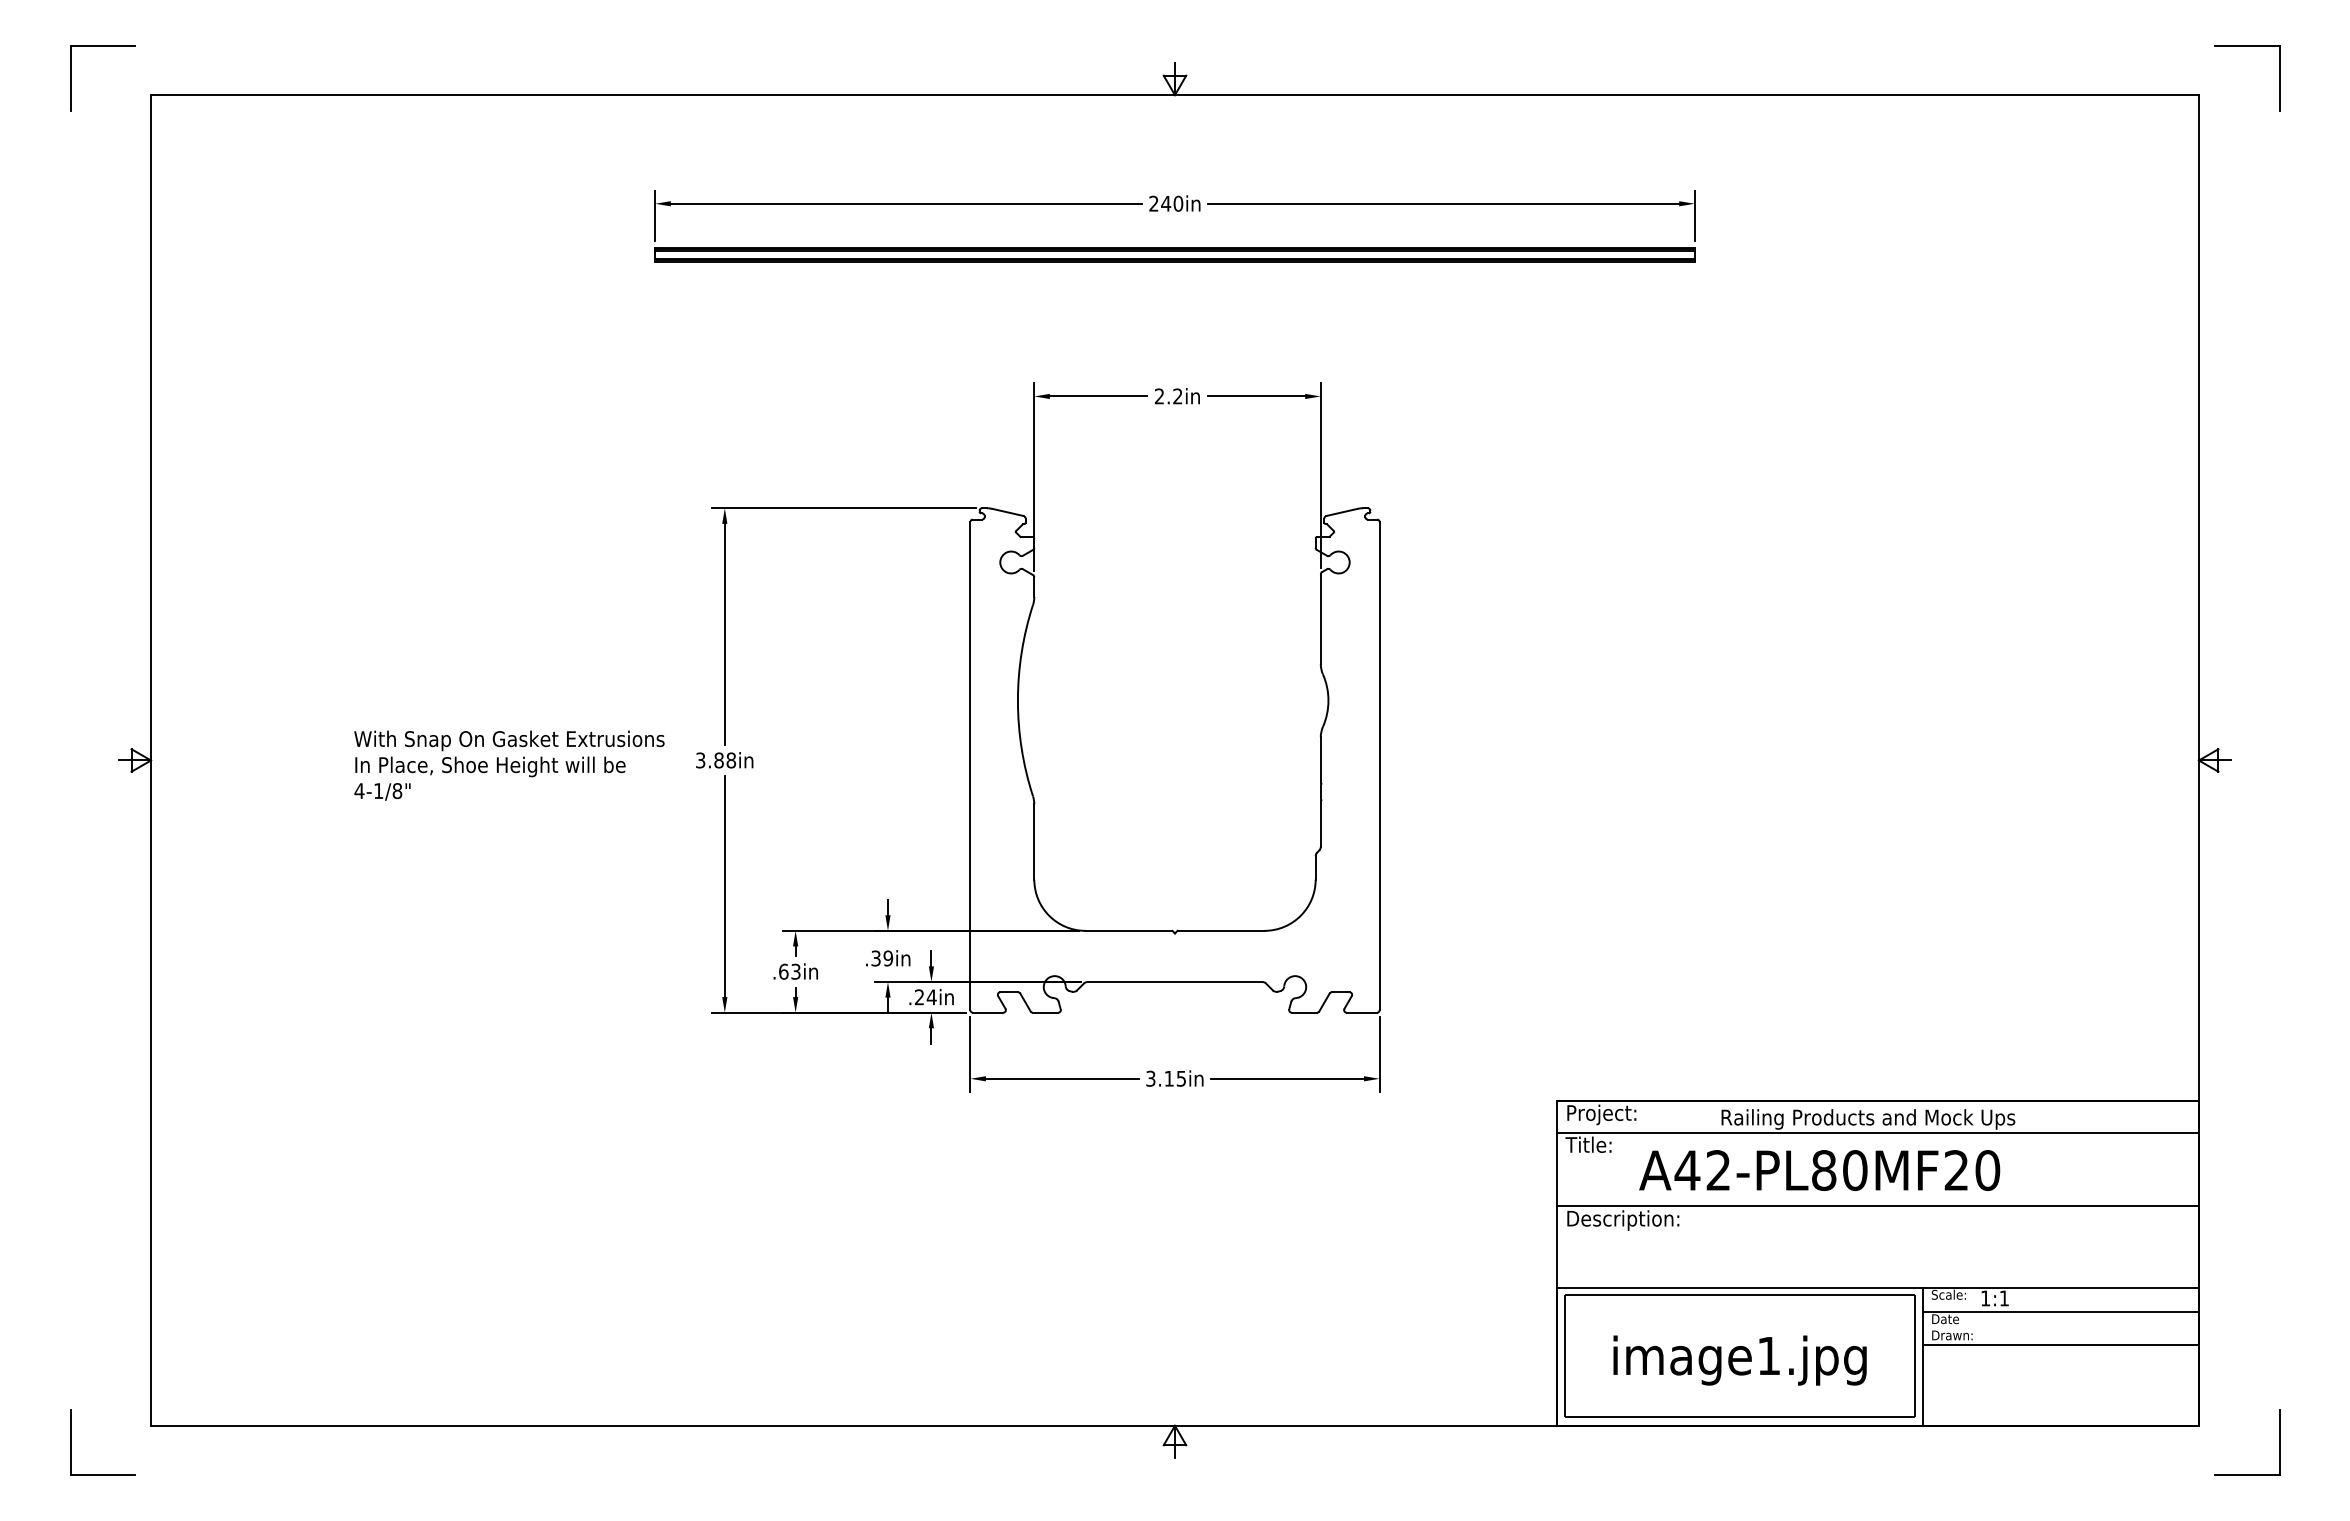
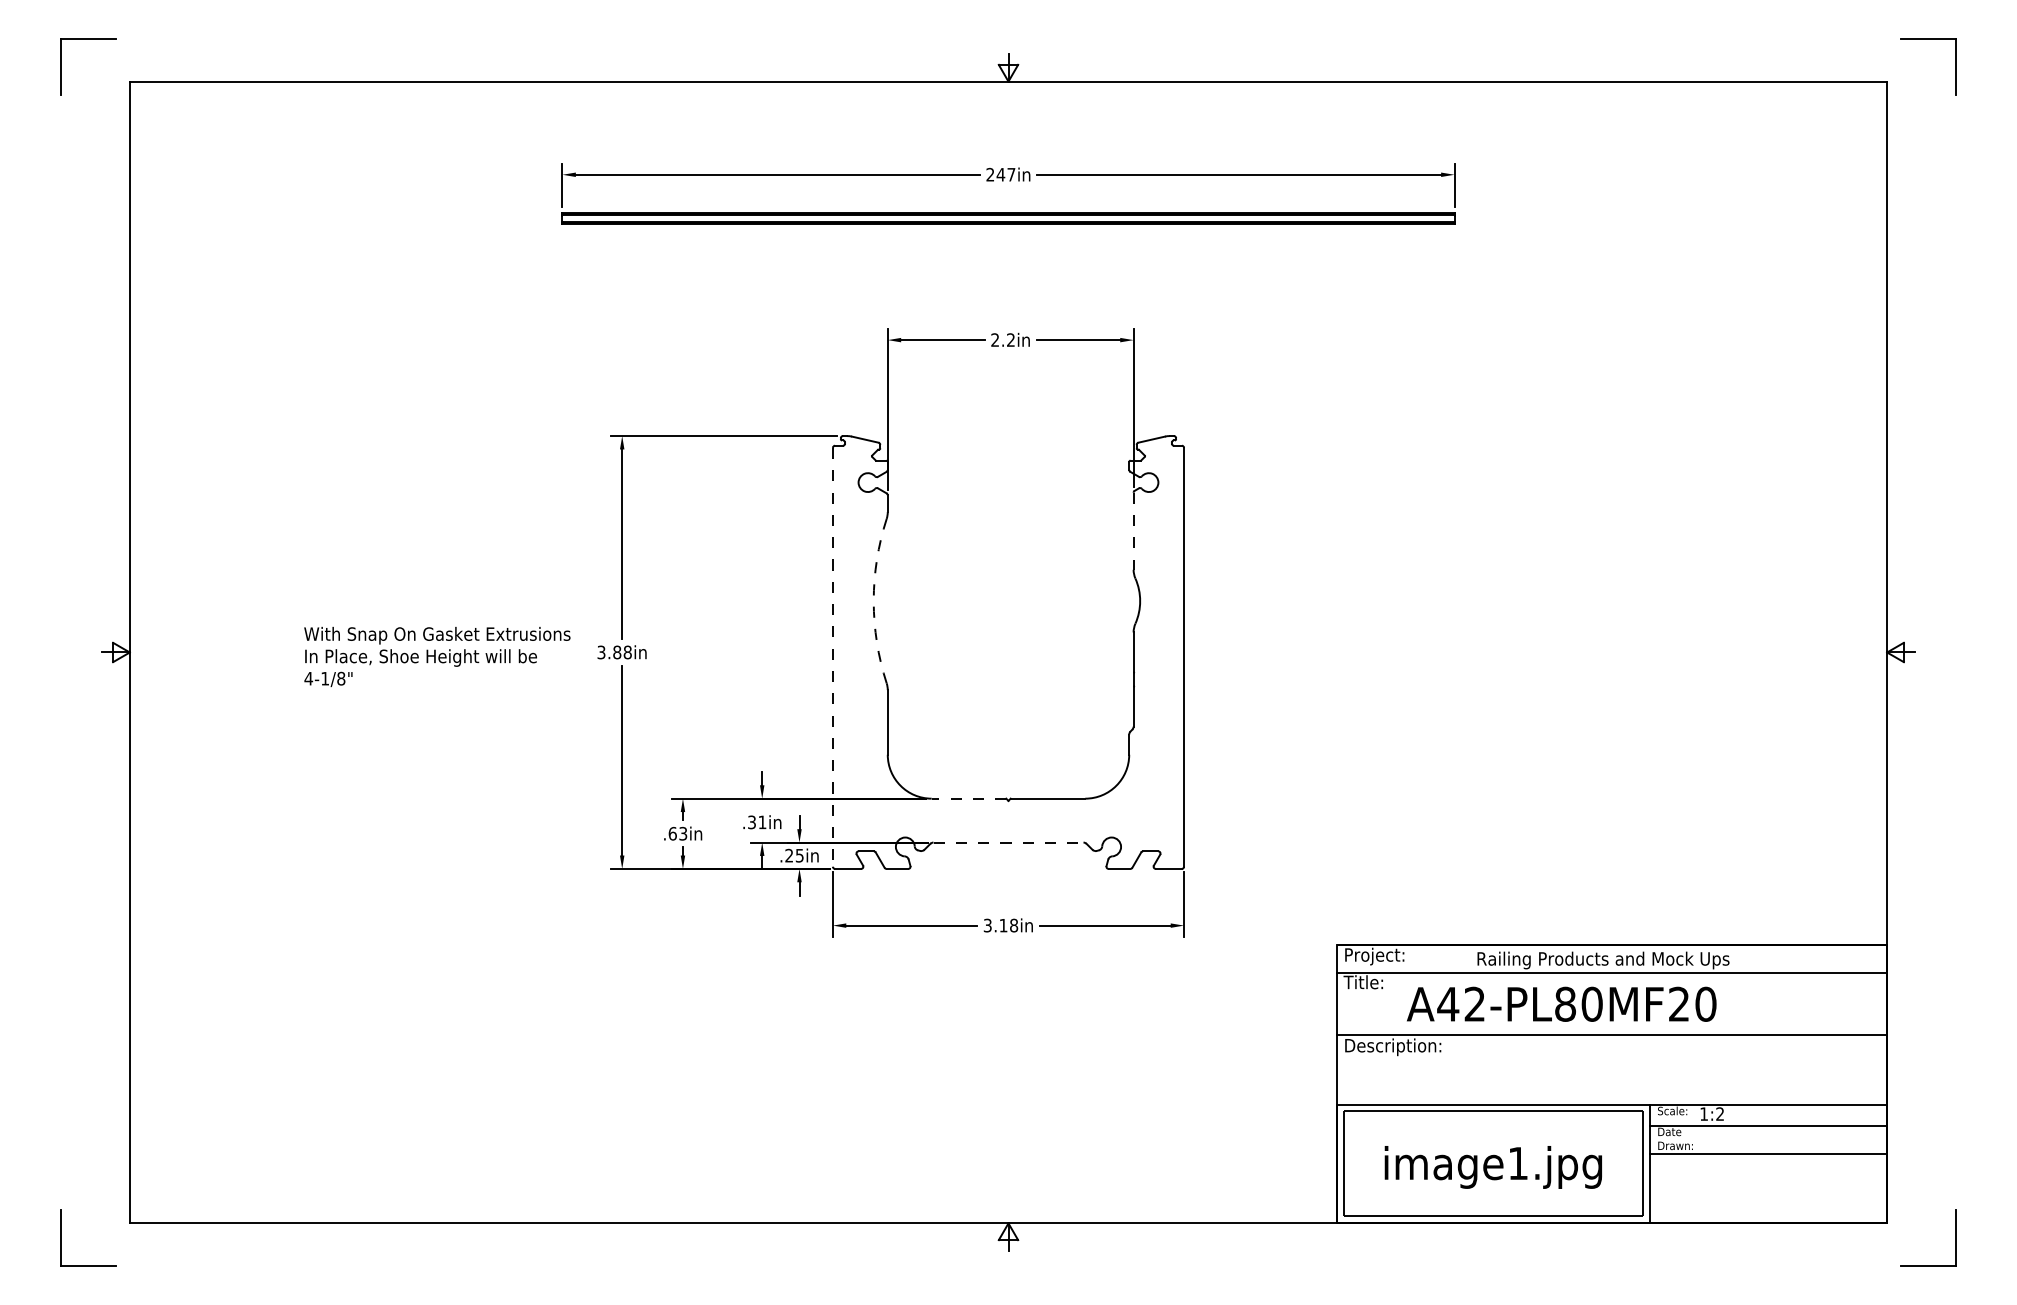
text: (1178, 203) -> (1011, 174), 240in -> 247in
line: (1320, 619) -> (1133, 531), solid -> dashed
arc: (1017, 700) -> (873, 601), solid -> dashed
line: (970, 766) -> (833, 657), solid -> dashed
line: (1128, 930) -> (968, 798), solid -> dashed
text: (888, 958) -> (762, 822), .39in -> .31in
line: (1175, 982) -> (1008, 842), solid -> dashed
text: (931, 997) -> (799, 855), .24in -> .25in
text: (1181, 1078) -> (1014, 925), 3.15in -> 3.18in
text: (2003, 1298) -> (1719, 1114), 1:1 -> 1:2

